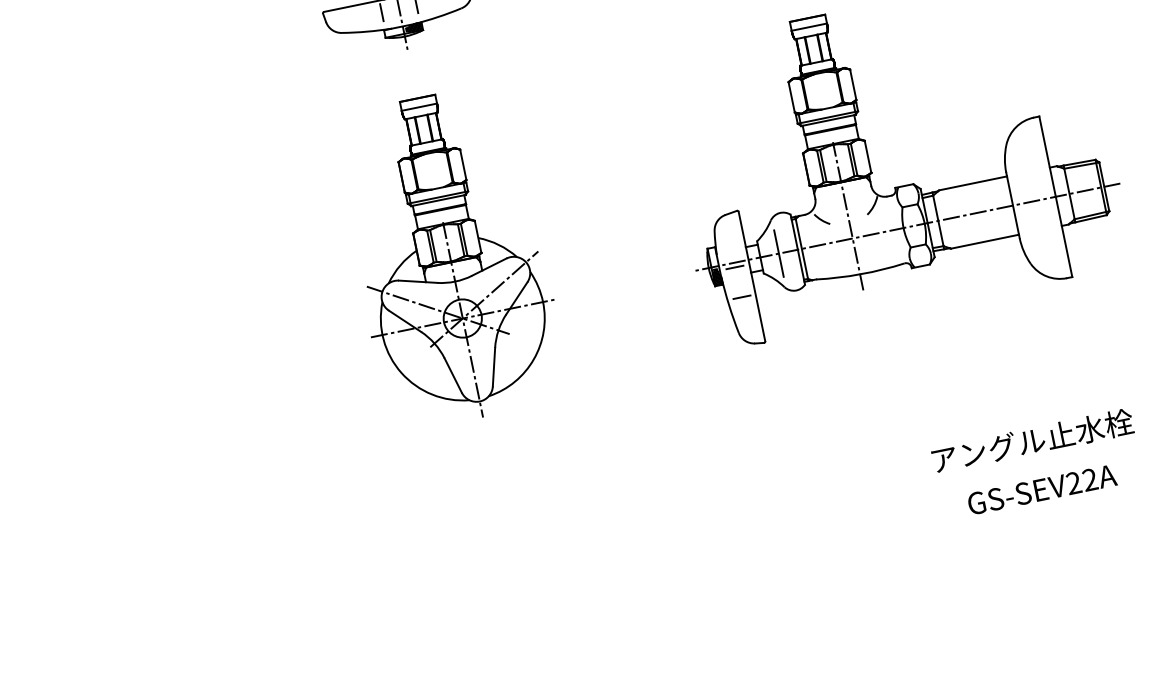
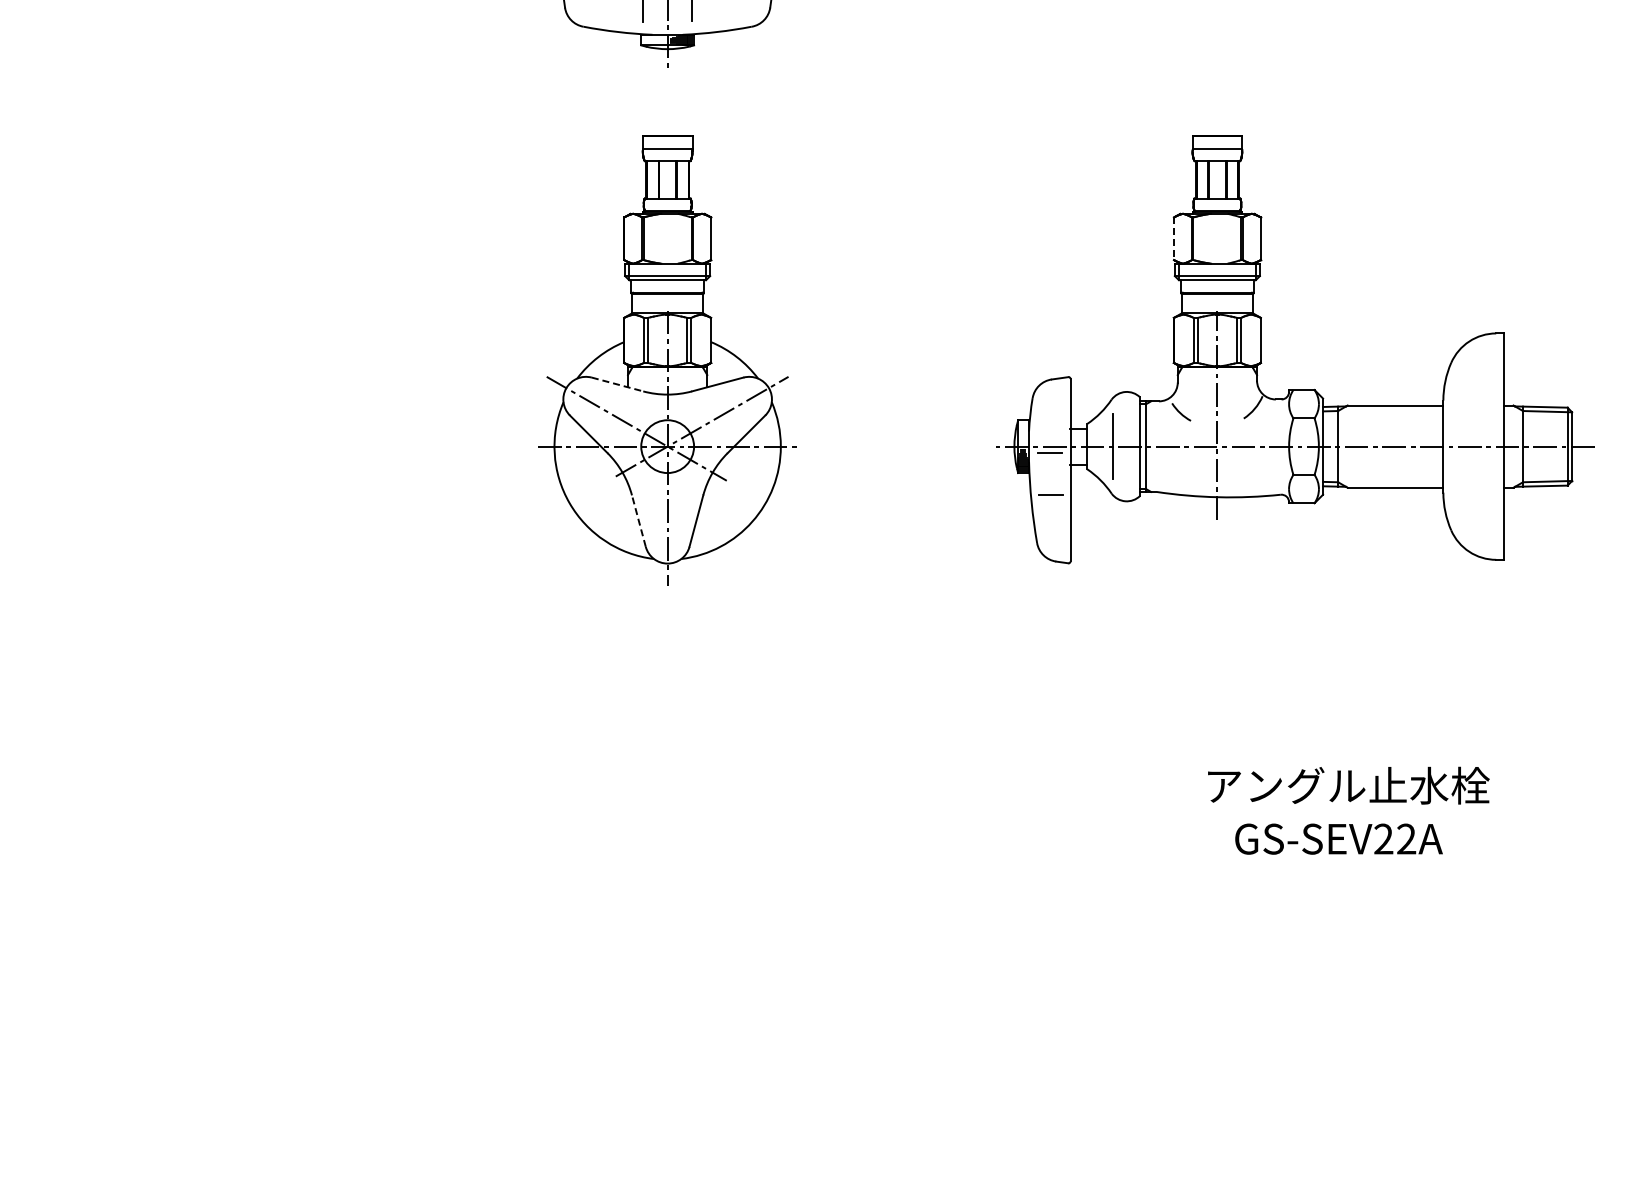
line: (792, 97) -> (1174, 239), solid -> dashed
line: (418, 281) -> (617, 384), solid -> dashed
line: (452, 375) -> (638, 521), solid -> dashed
text: (1032, 440) -> (1348, 785), moved
text: (1041, 489) -> (1338, 838), moved

